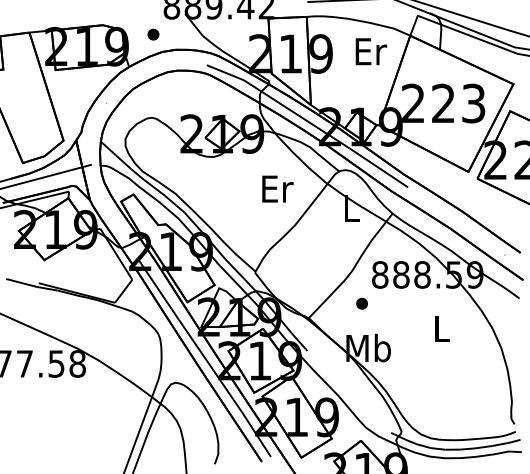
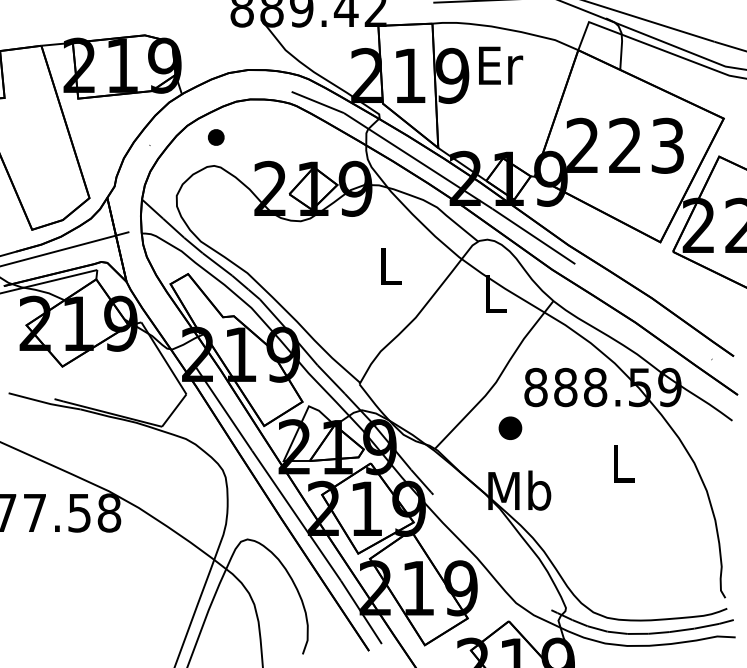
part: (153, 34) -> (216, 137), moved
text: (371, 51) -> (501, 65), moved
text: (277, 188) -> (391, 265), Er -> L
part: (361, 303) -> (509, 427), size x1.4

